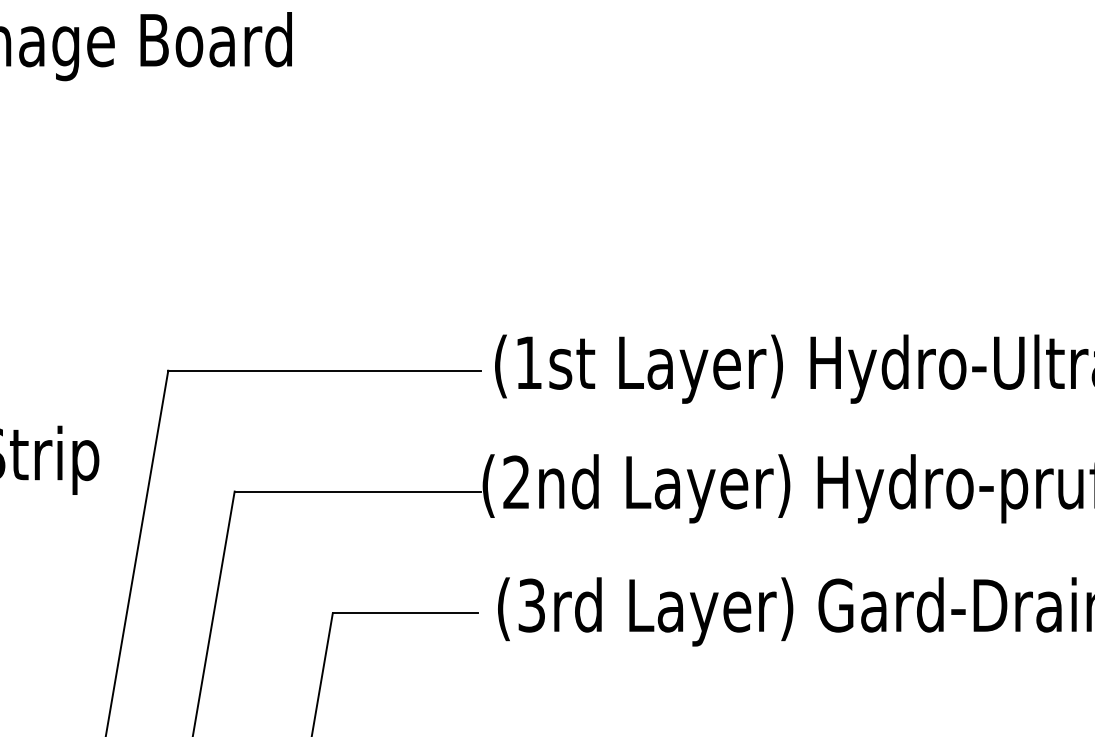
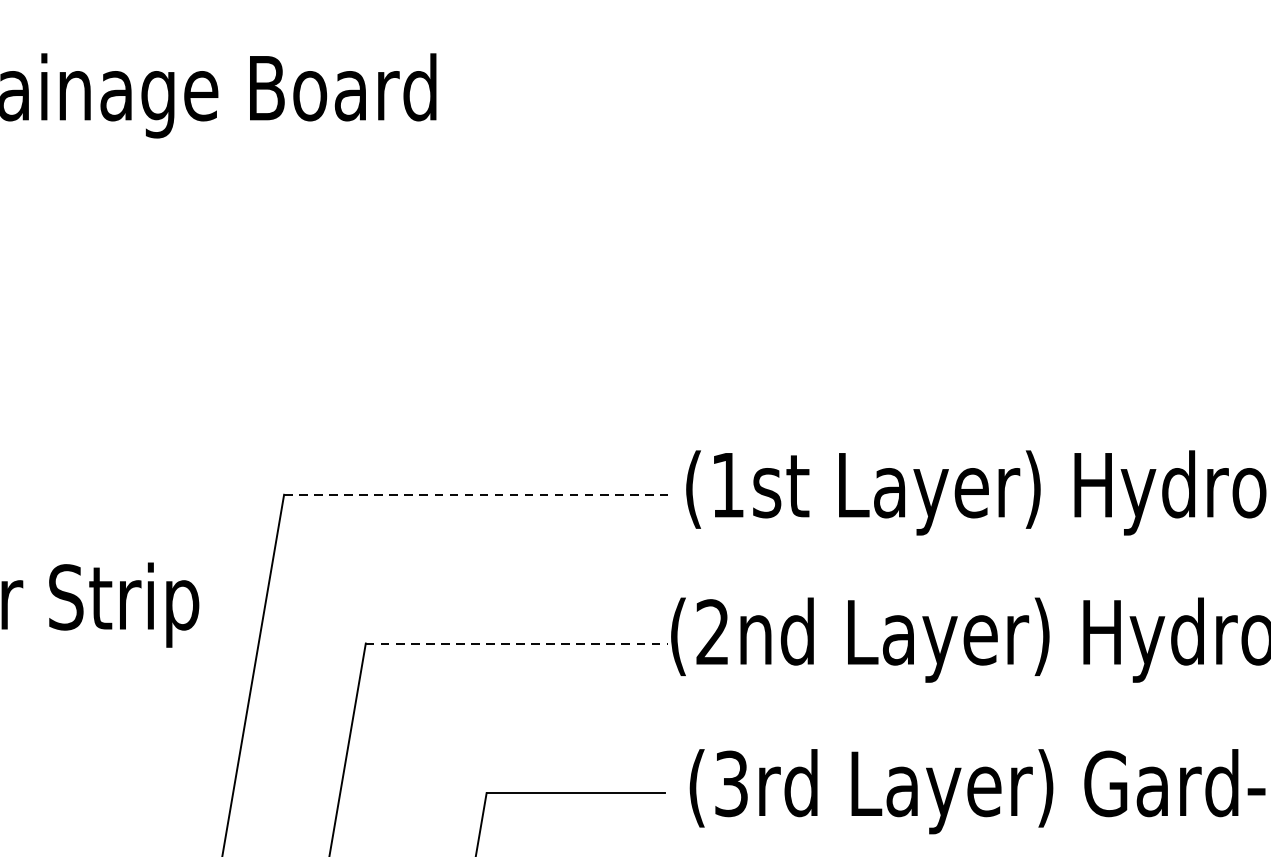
line: (324, 370) -> (476, 494), solid -> dashed
line: (357, 491) -> (516, 643), solid -> dashed

